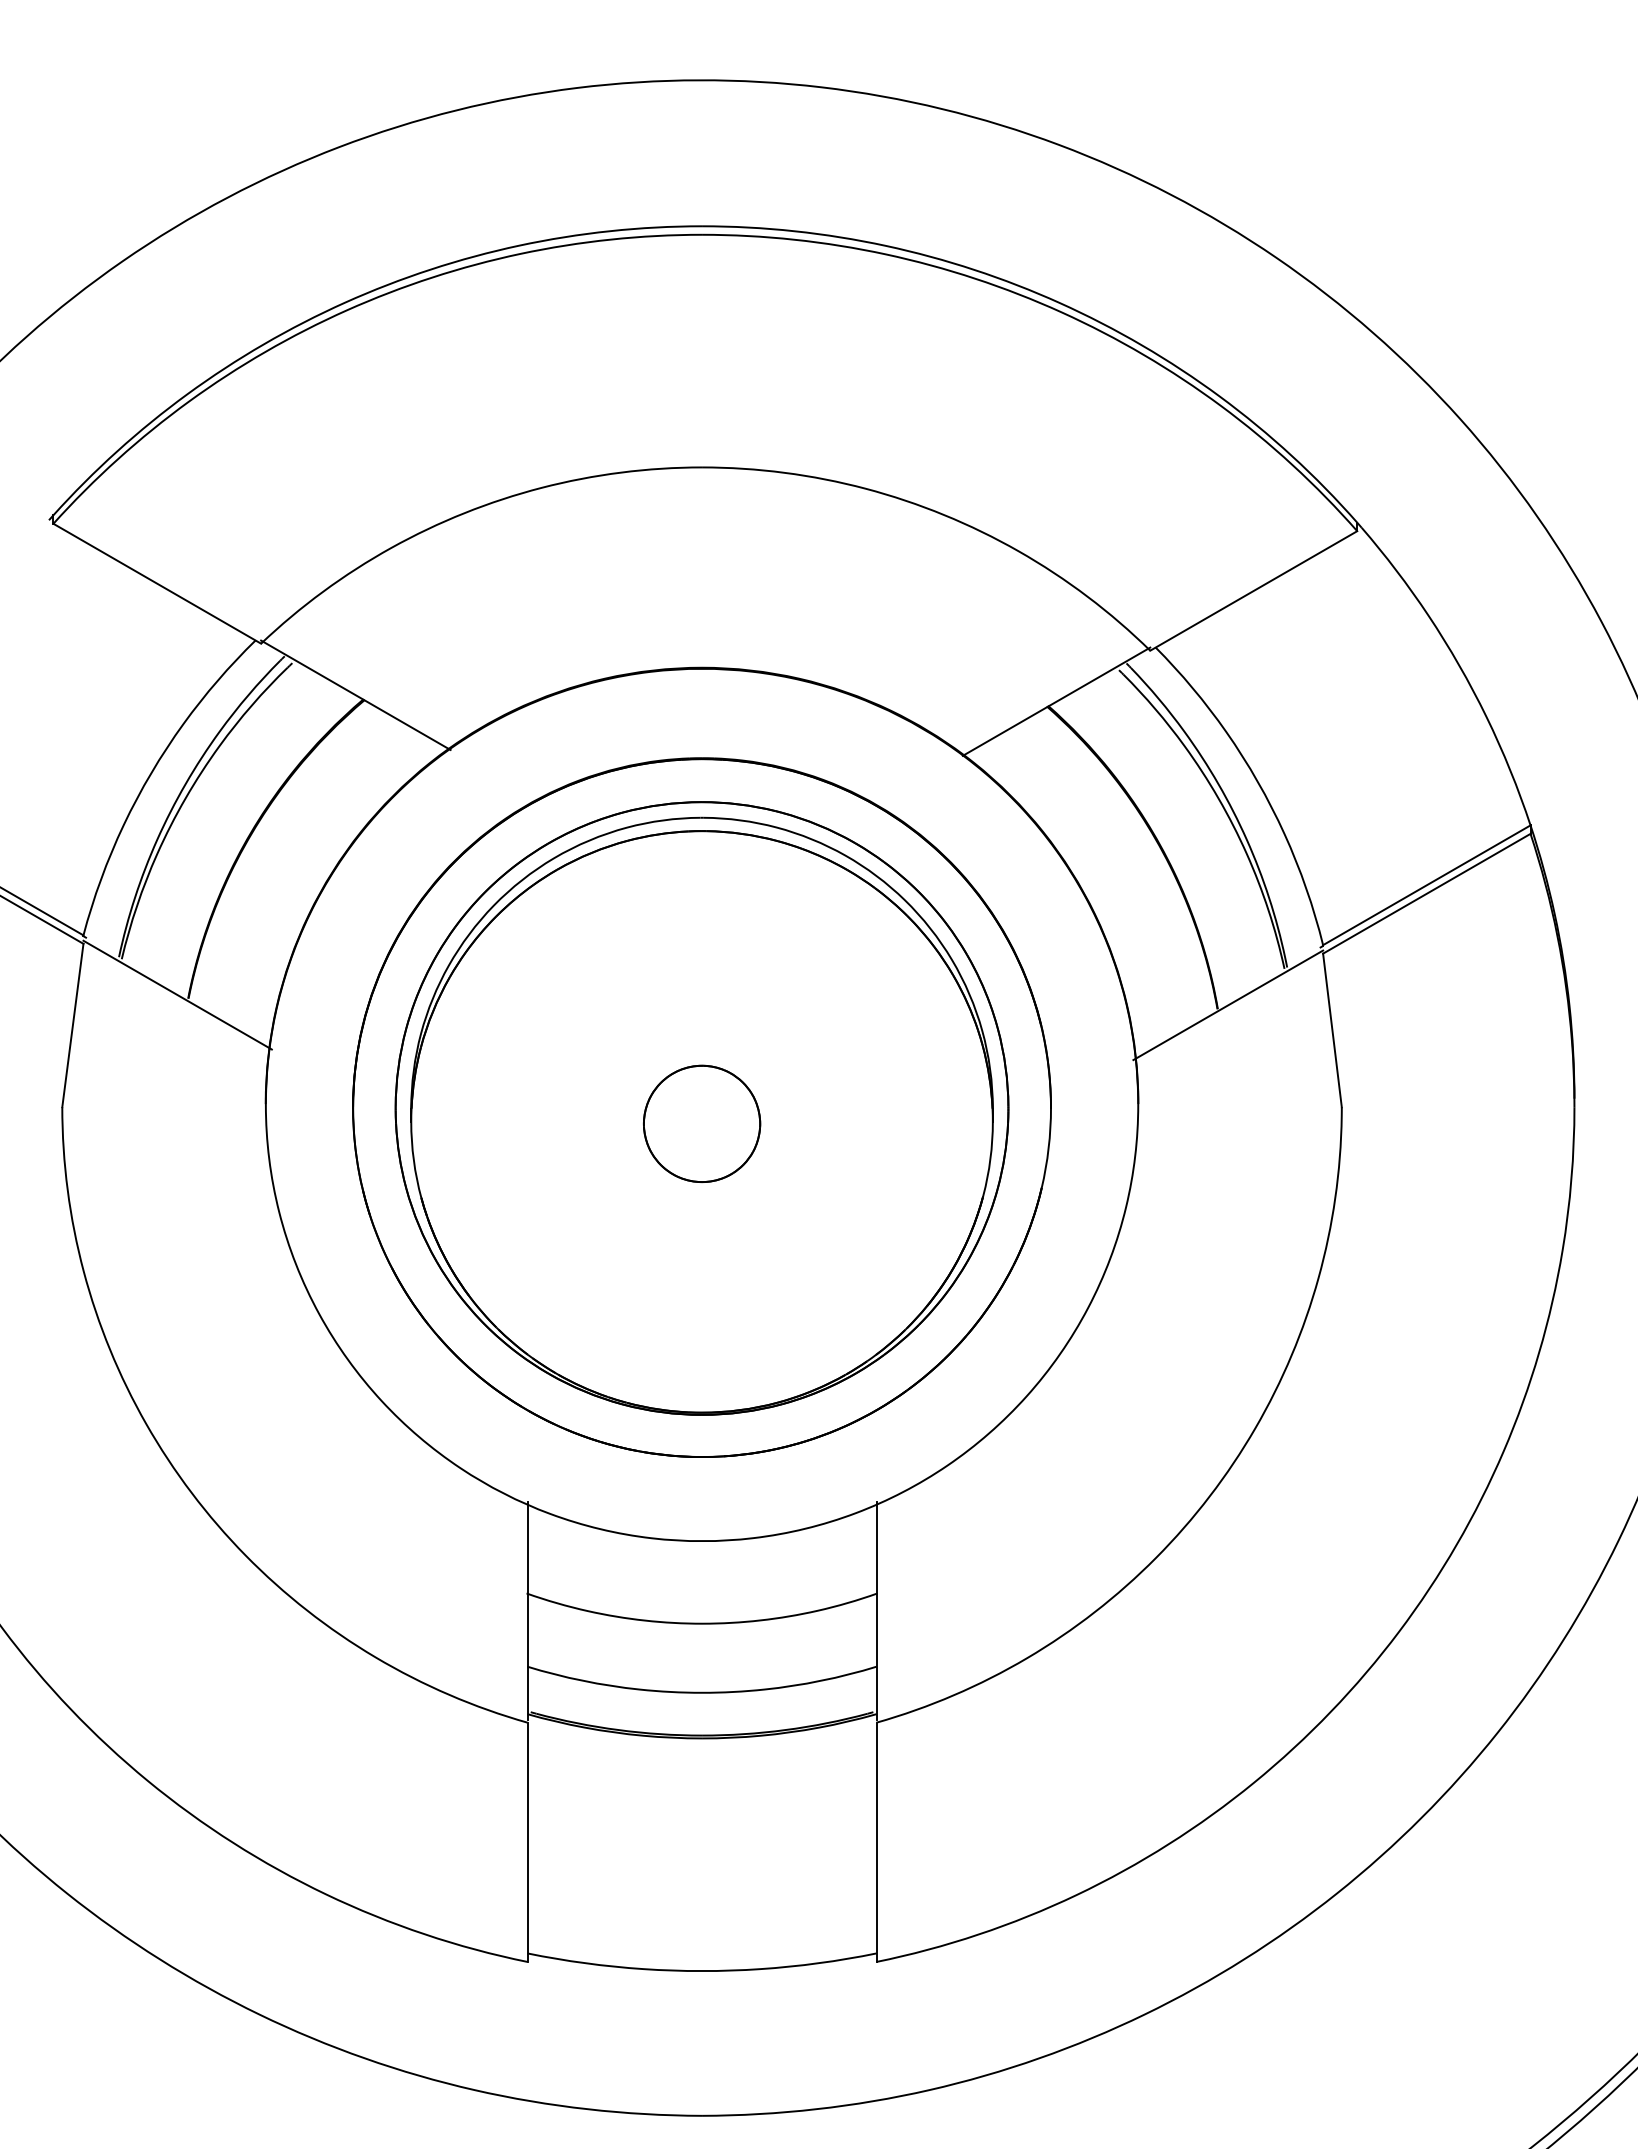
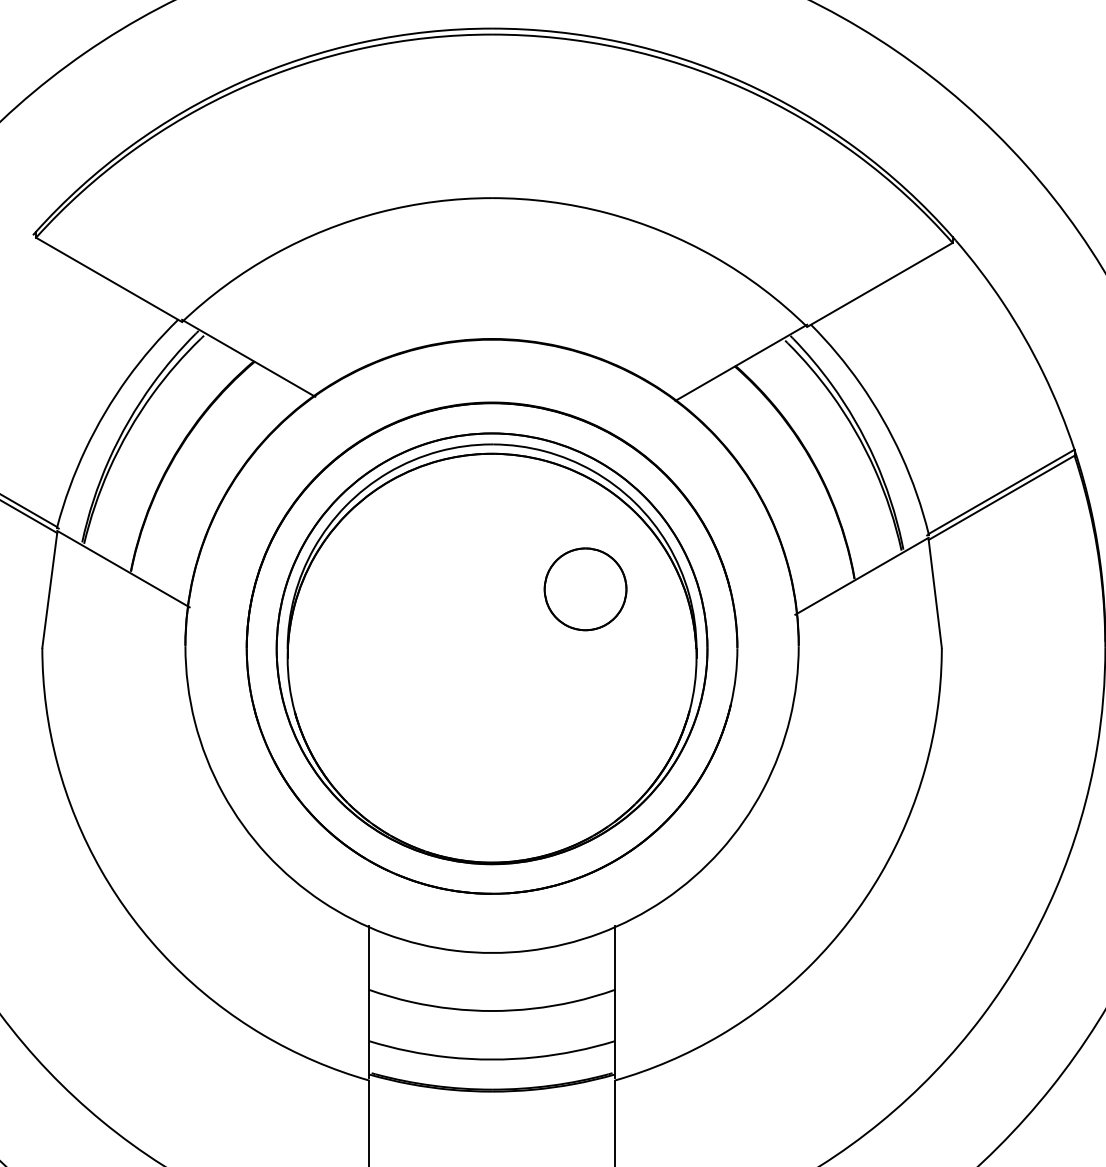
part: (702, 1123) -> (585, 589), moved

